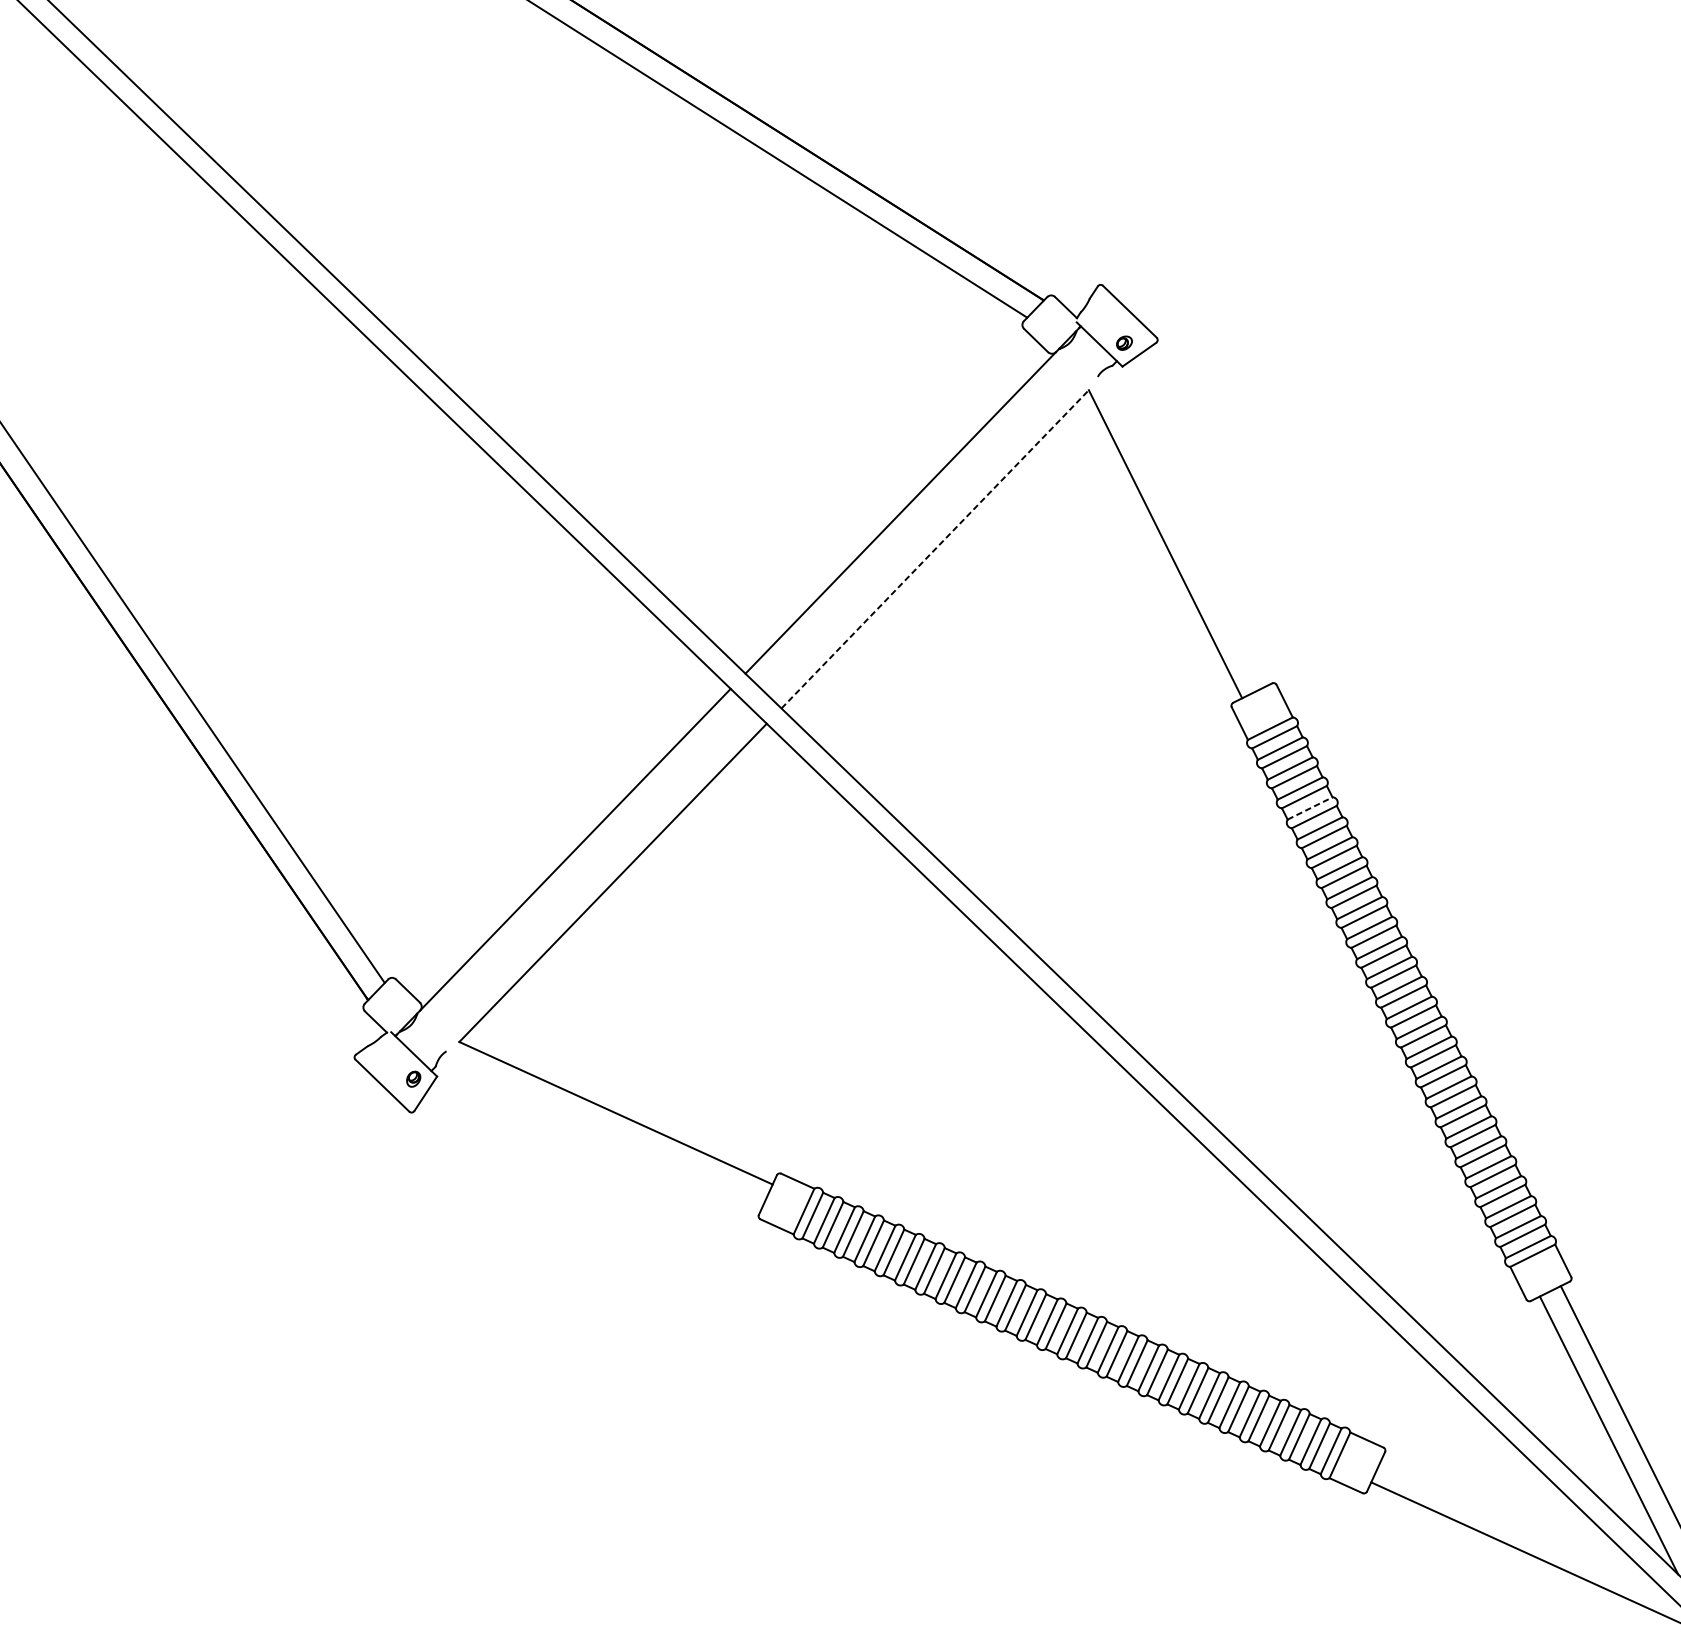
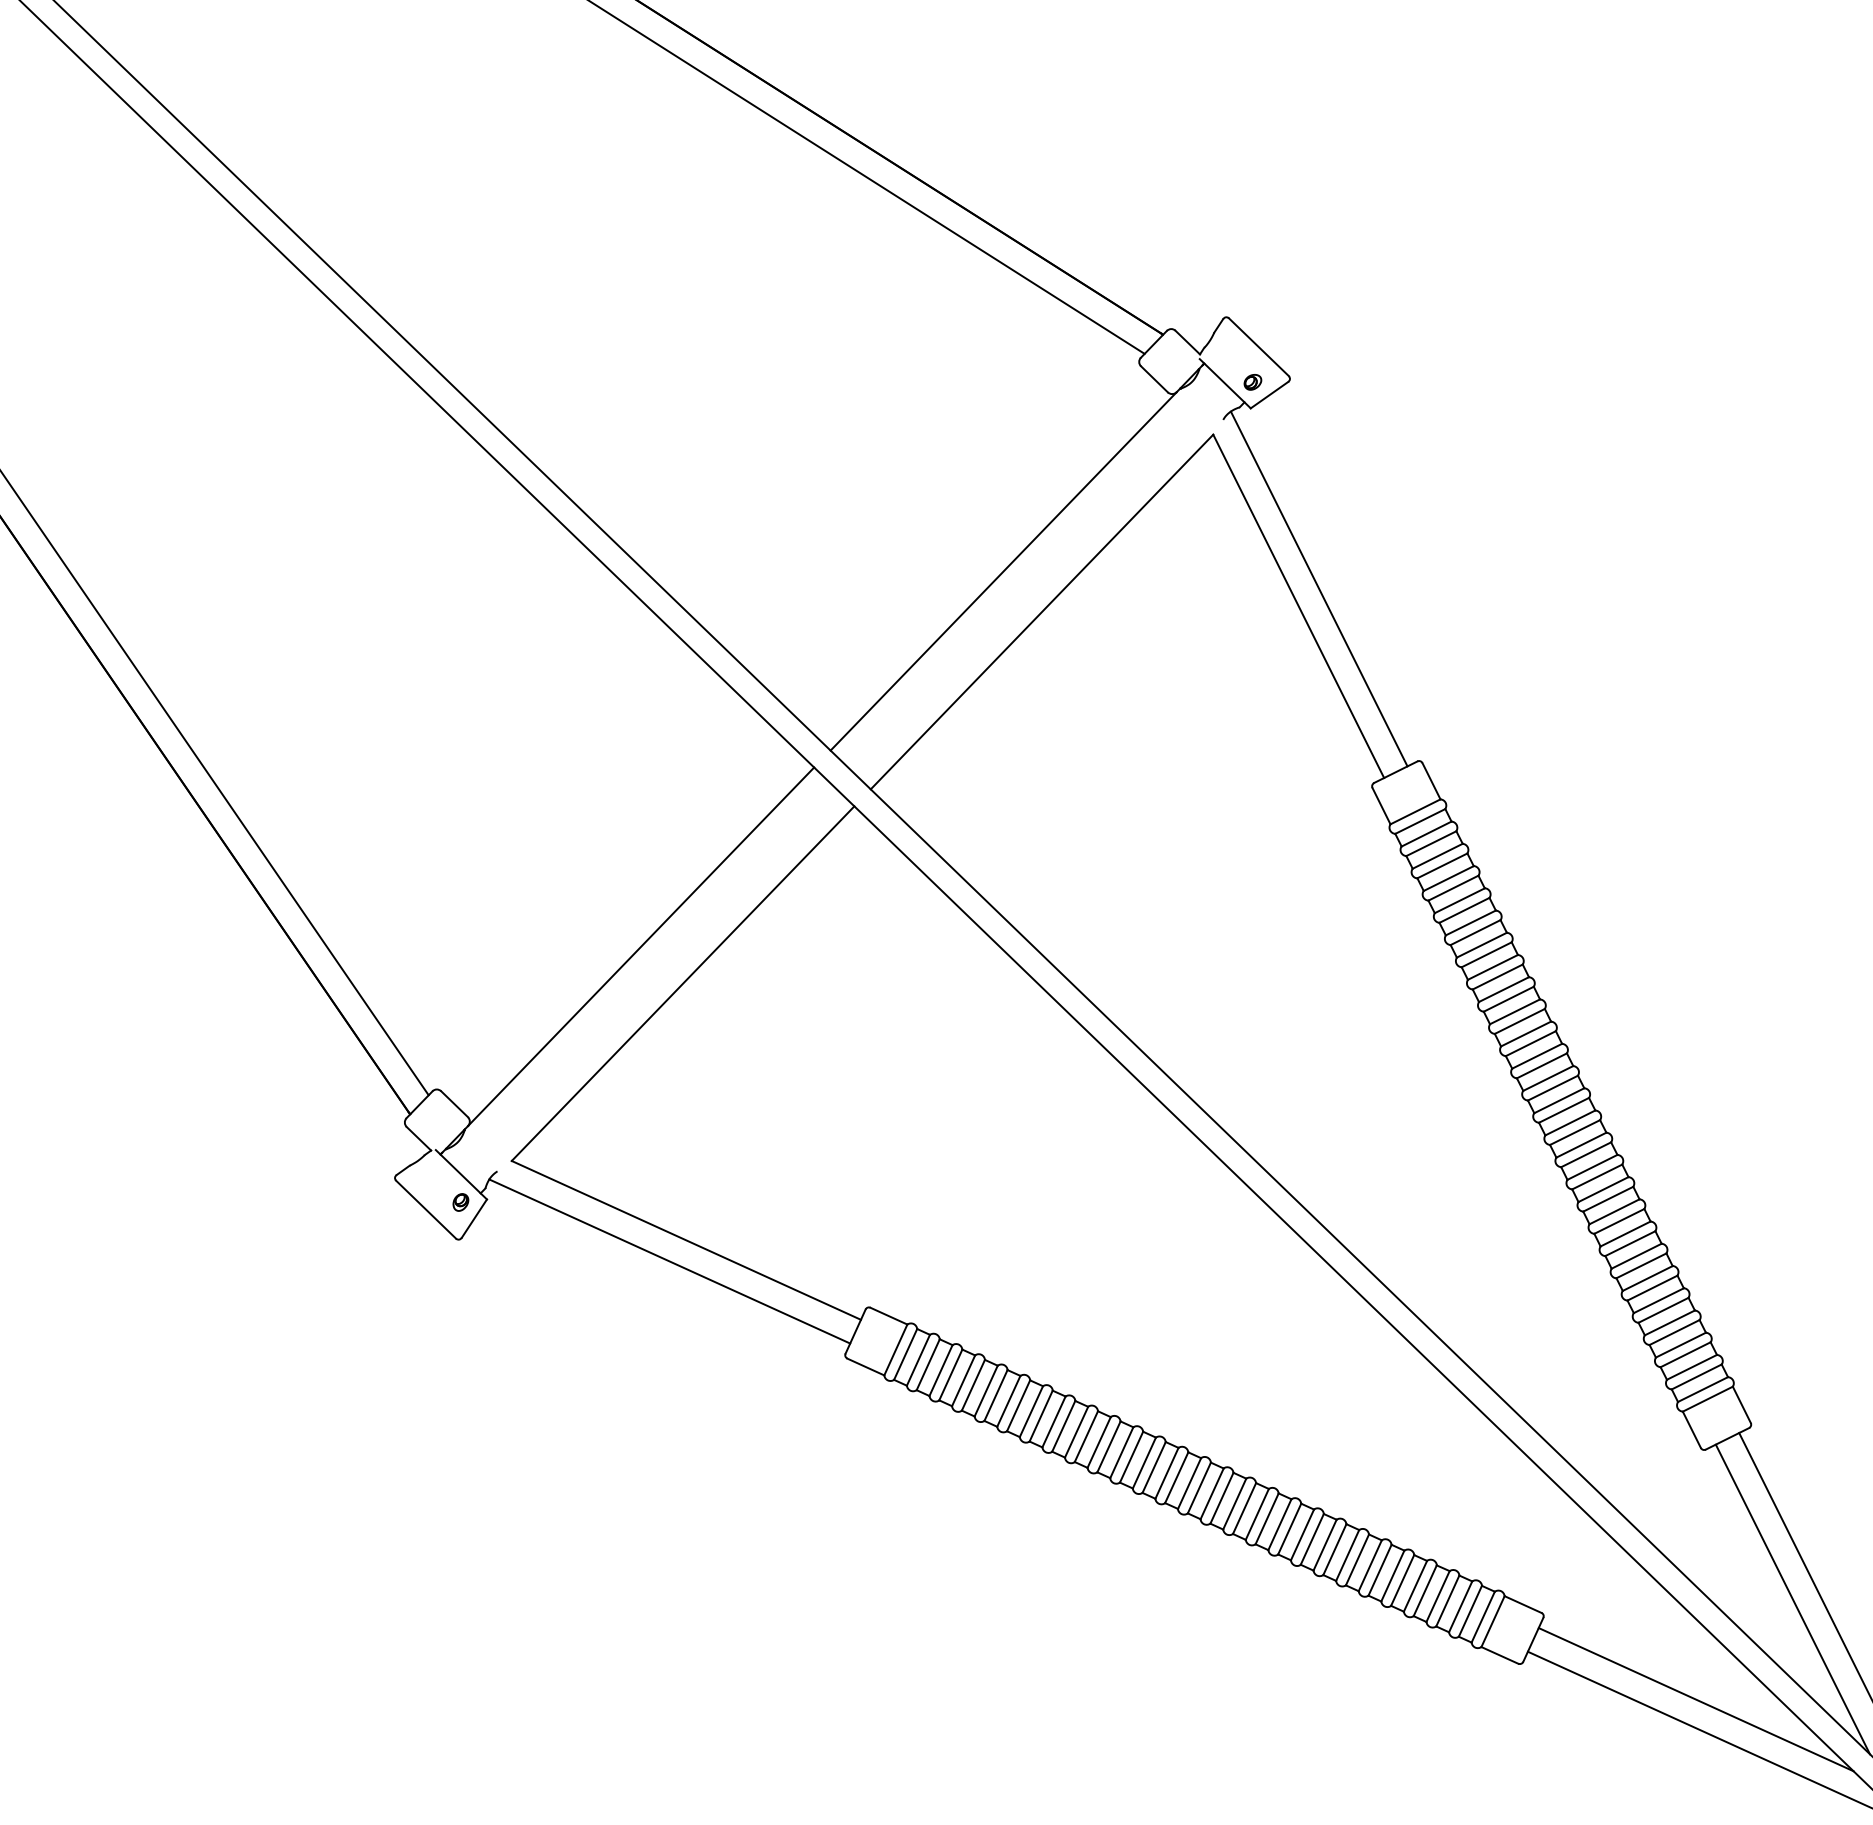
line: (1183, 528) -> (1318, 588), added
line: (935, 549) -> (1042, 612), dashed -> solid
line: (1309, 808) -> (1459, 900), dashed -> solid
line: (600, 1132) -> (669, 1261), added
line: (1521, 1525) -> (1695, 1699), added

